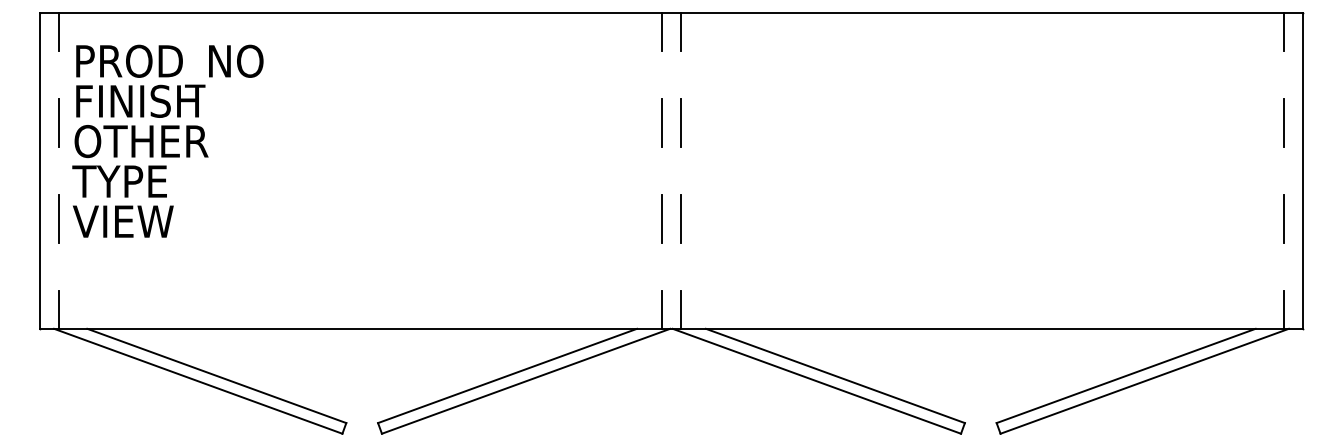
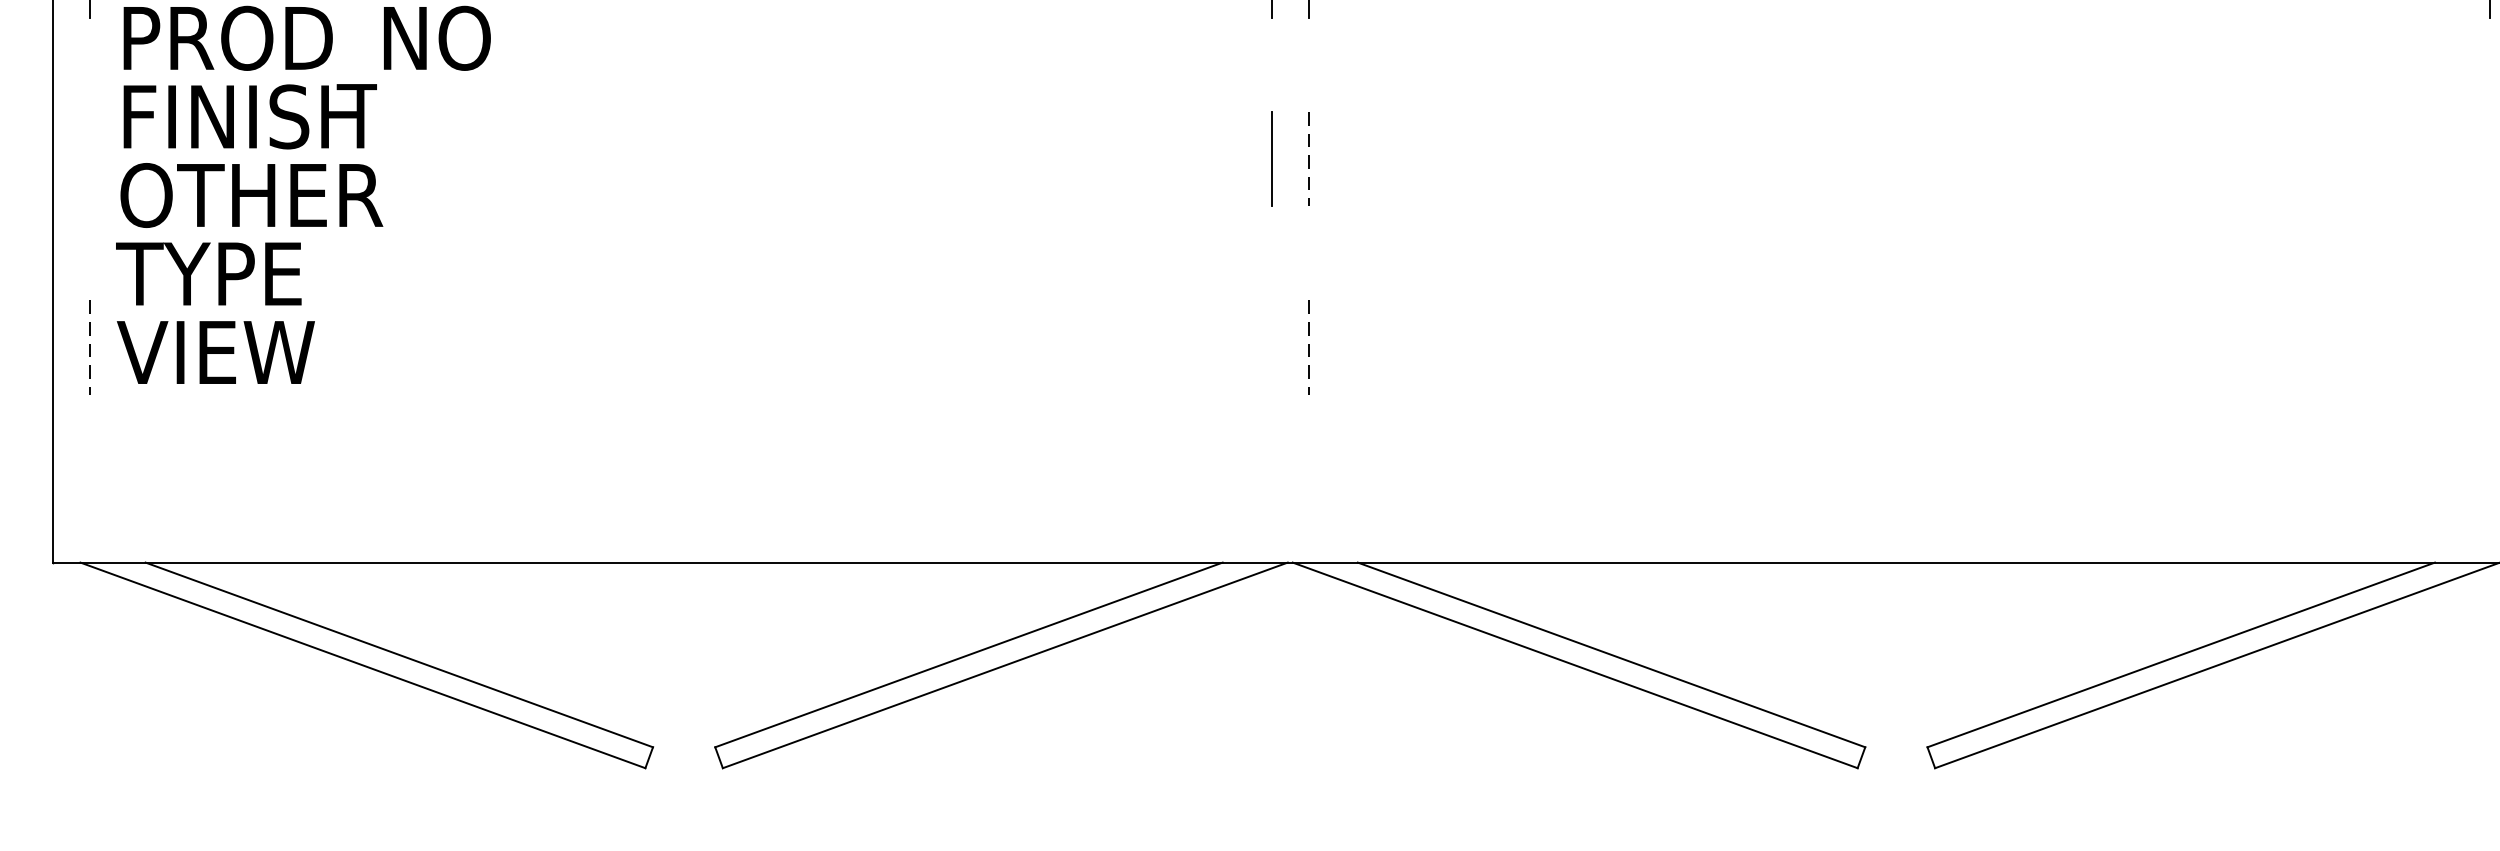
line: (59, 122) -> (90, 158), removed
line: (1283, 122) -> (2489, 158), removed
line: (680, 123) -> (1307, 160), solid -> dashed
line: (59, 219) -> (90, 348), solid -> dashed
line: (662, 219) -> (1272, 348), removed
line: (680, 219) -> (1307, 348), solid -> dashed
line: (1283, 219) -> (2489, 348), removed
line: (59, 309) -> (90, 524), removed
line: (662, 309) -> (1272, 524), removed
line: (680, 309) -> (1307, 524), removed
line: (1283, 309) -> (2489, 524), removed

